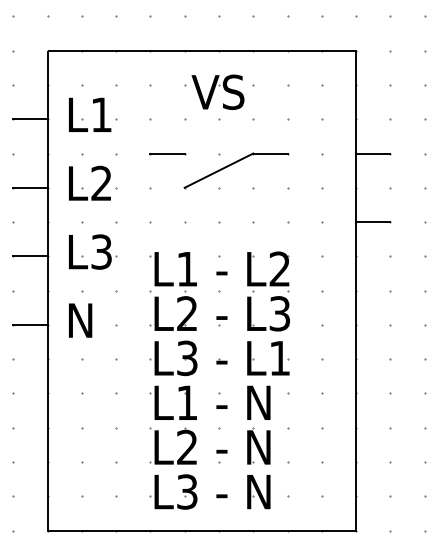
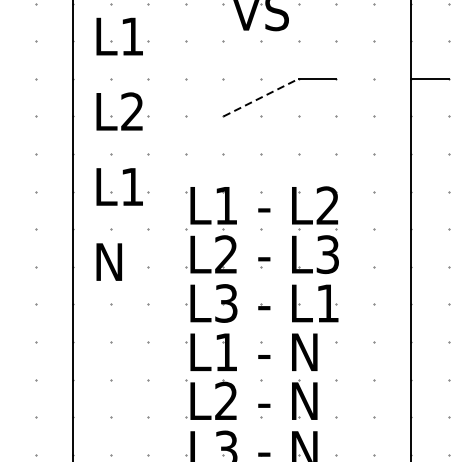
line: (30, 119) -> (54, 41), removed
line: (167, 153) -> (204, 78), removed
line: (219, 170) -> (261, 97), solid -> dashed
line: (30, 187) -> (54, 116), removed
line: (373, 222) -> (430, 154), removed
text: (101, 251) -> (132, 186), L3 -> L1
line: (30, 256) -> (54, 191), removed
line: (30, 324) -> (54, 266), removed

